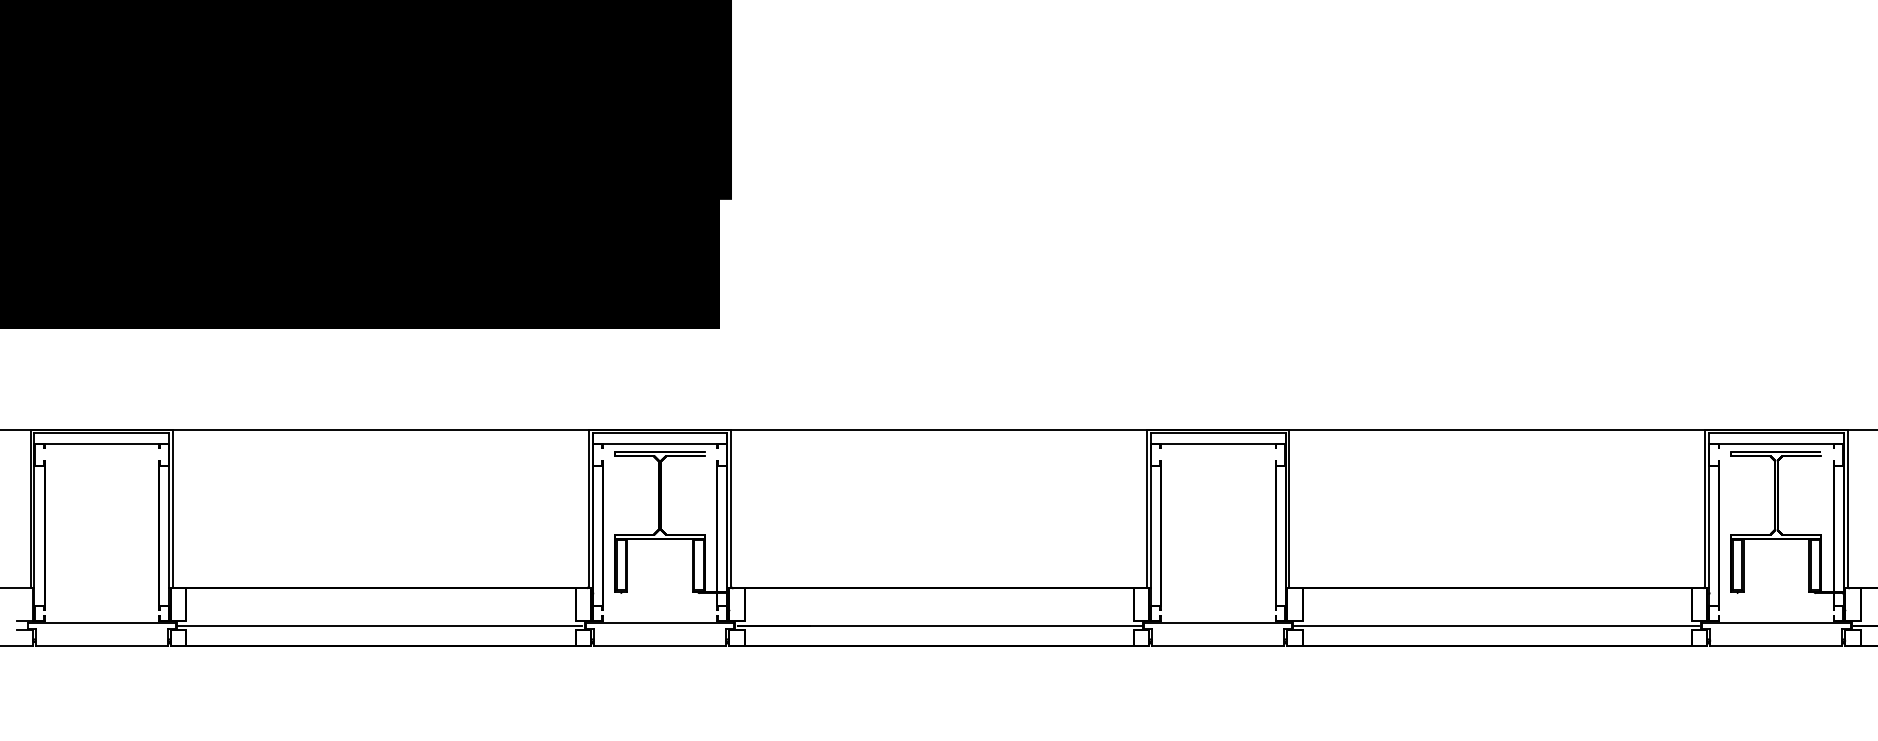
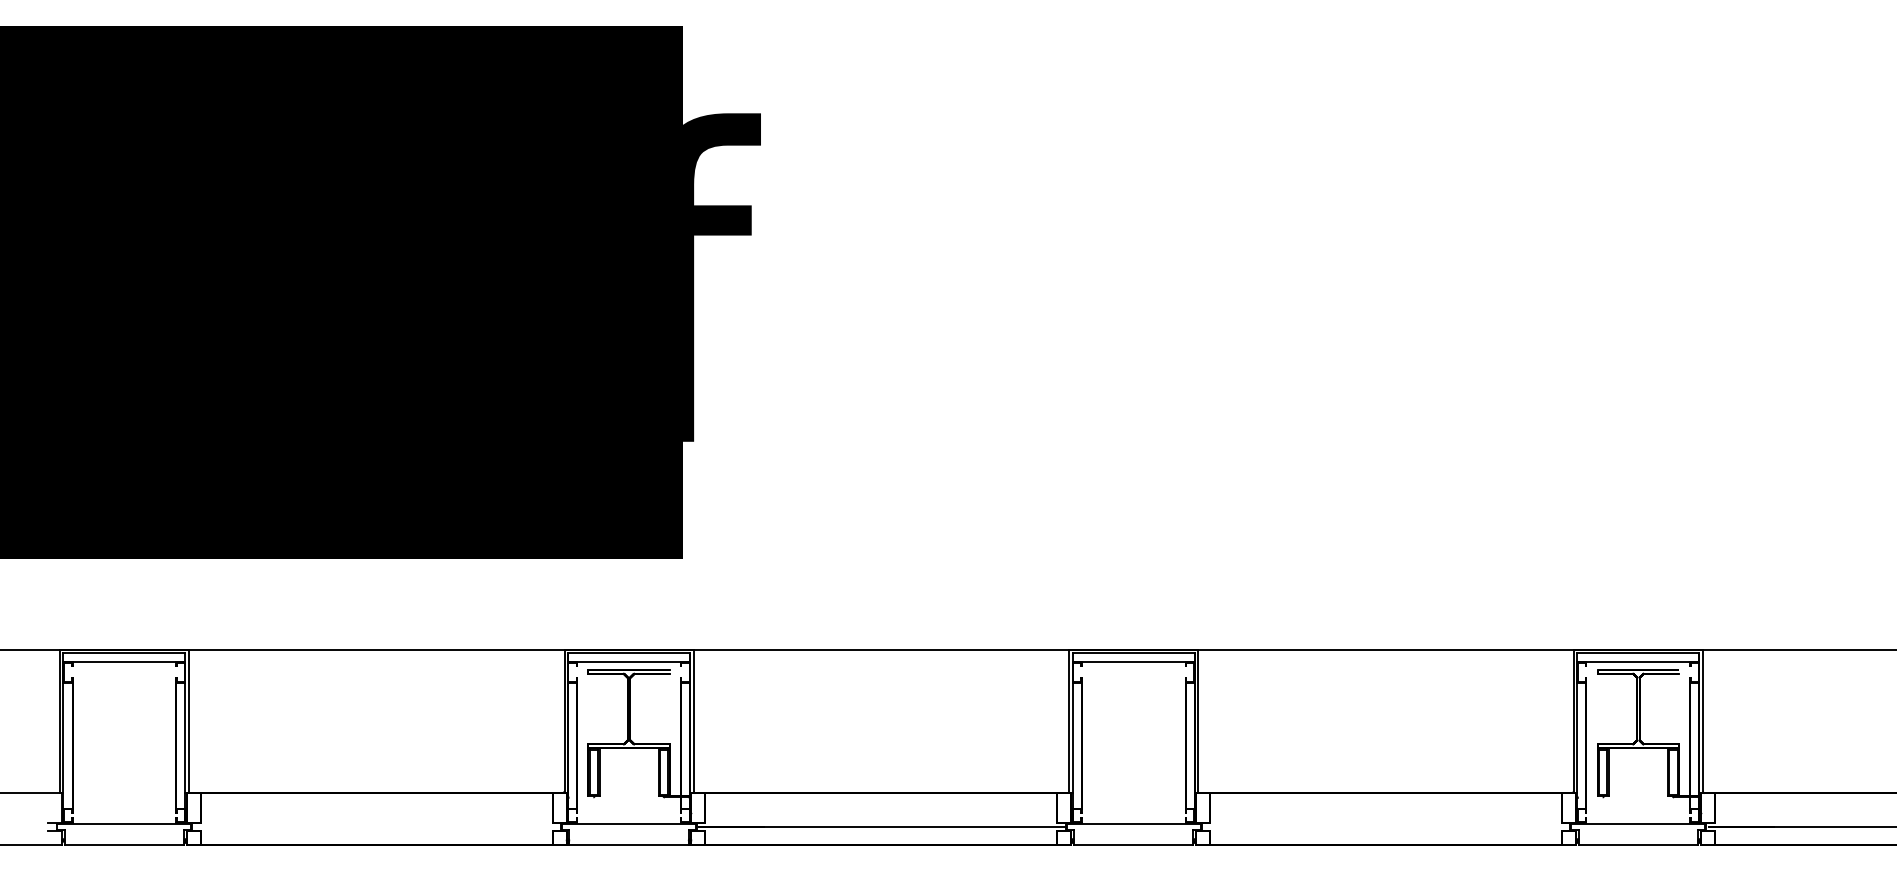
line: (379, 625) -> (375, 826), removed
line: (1495, 625) -> (1384, 826), removed

